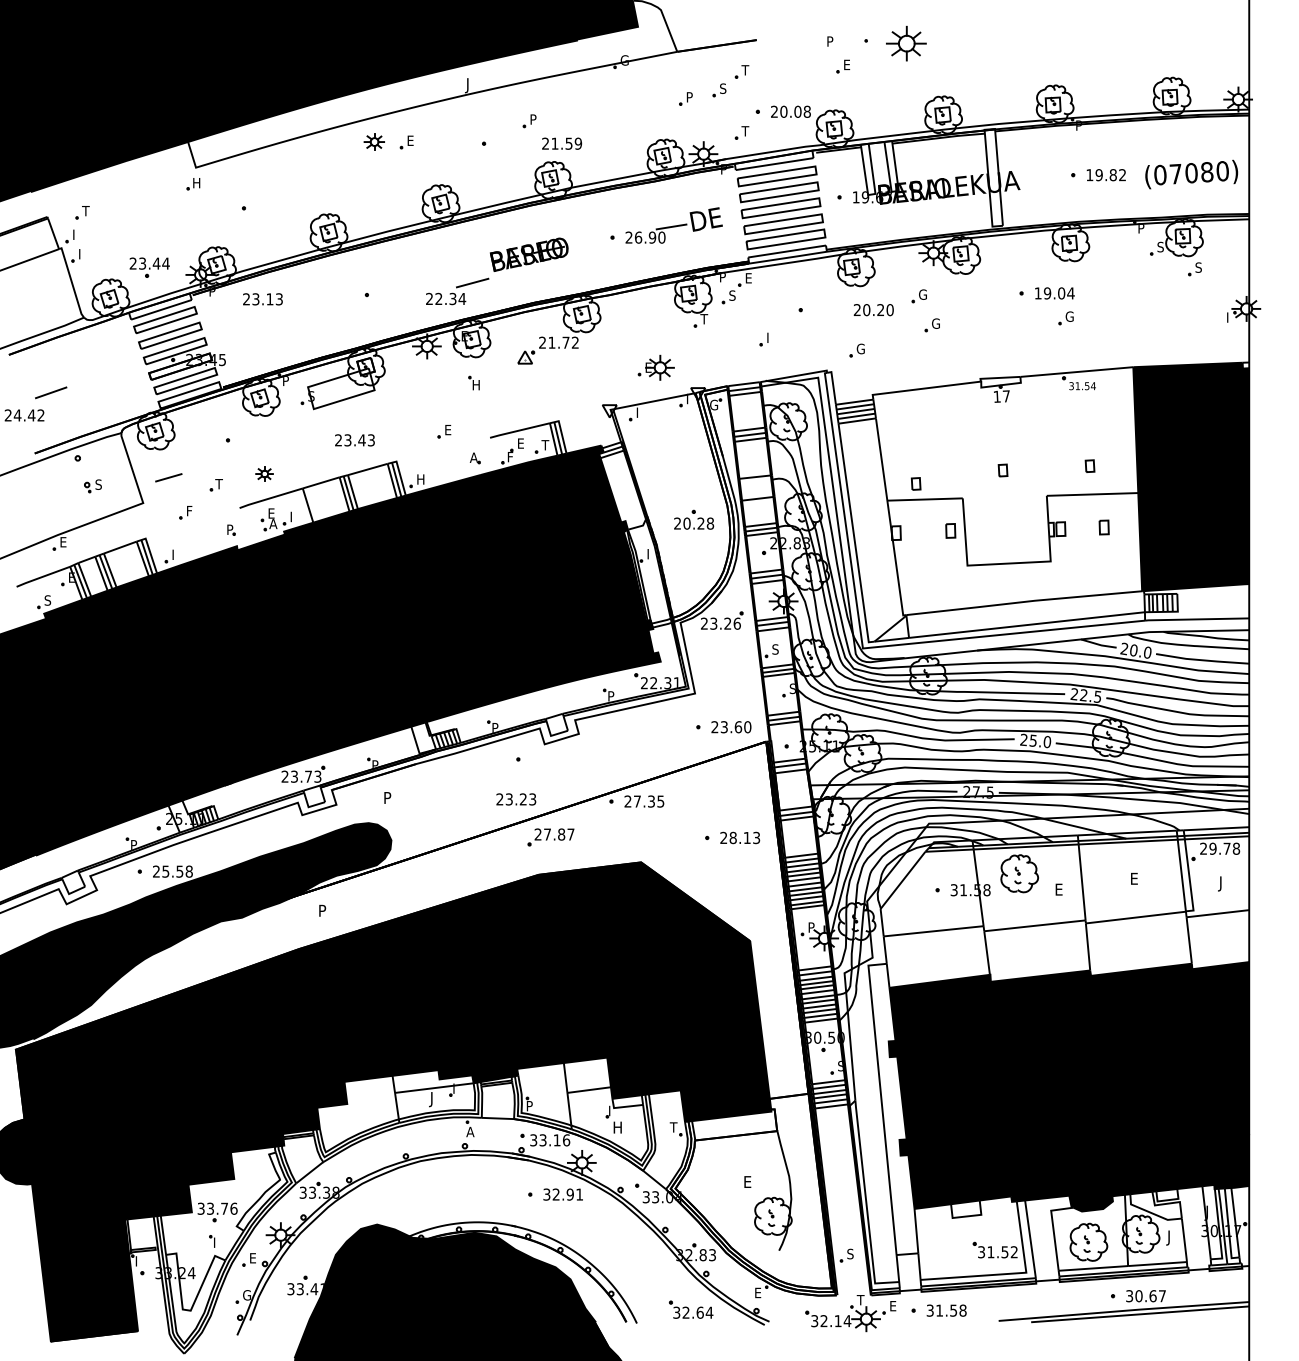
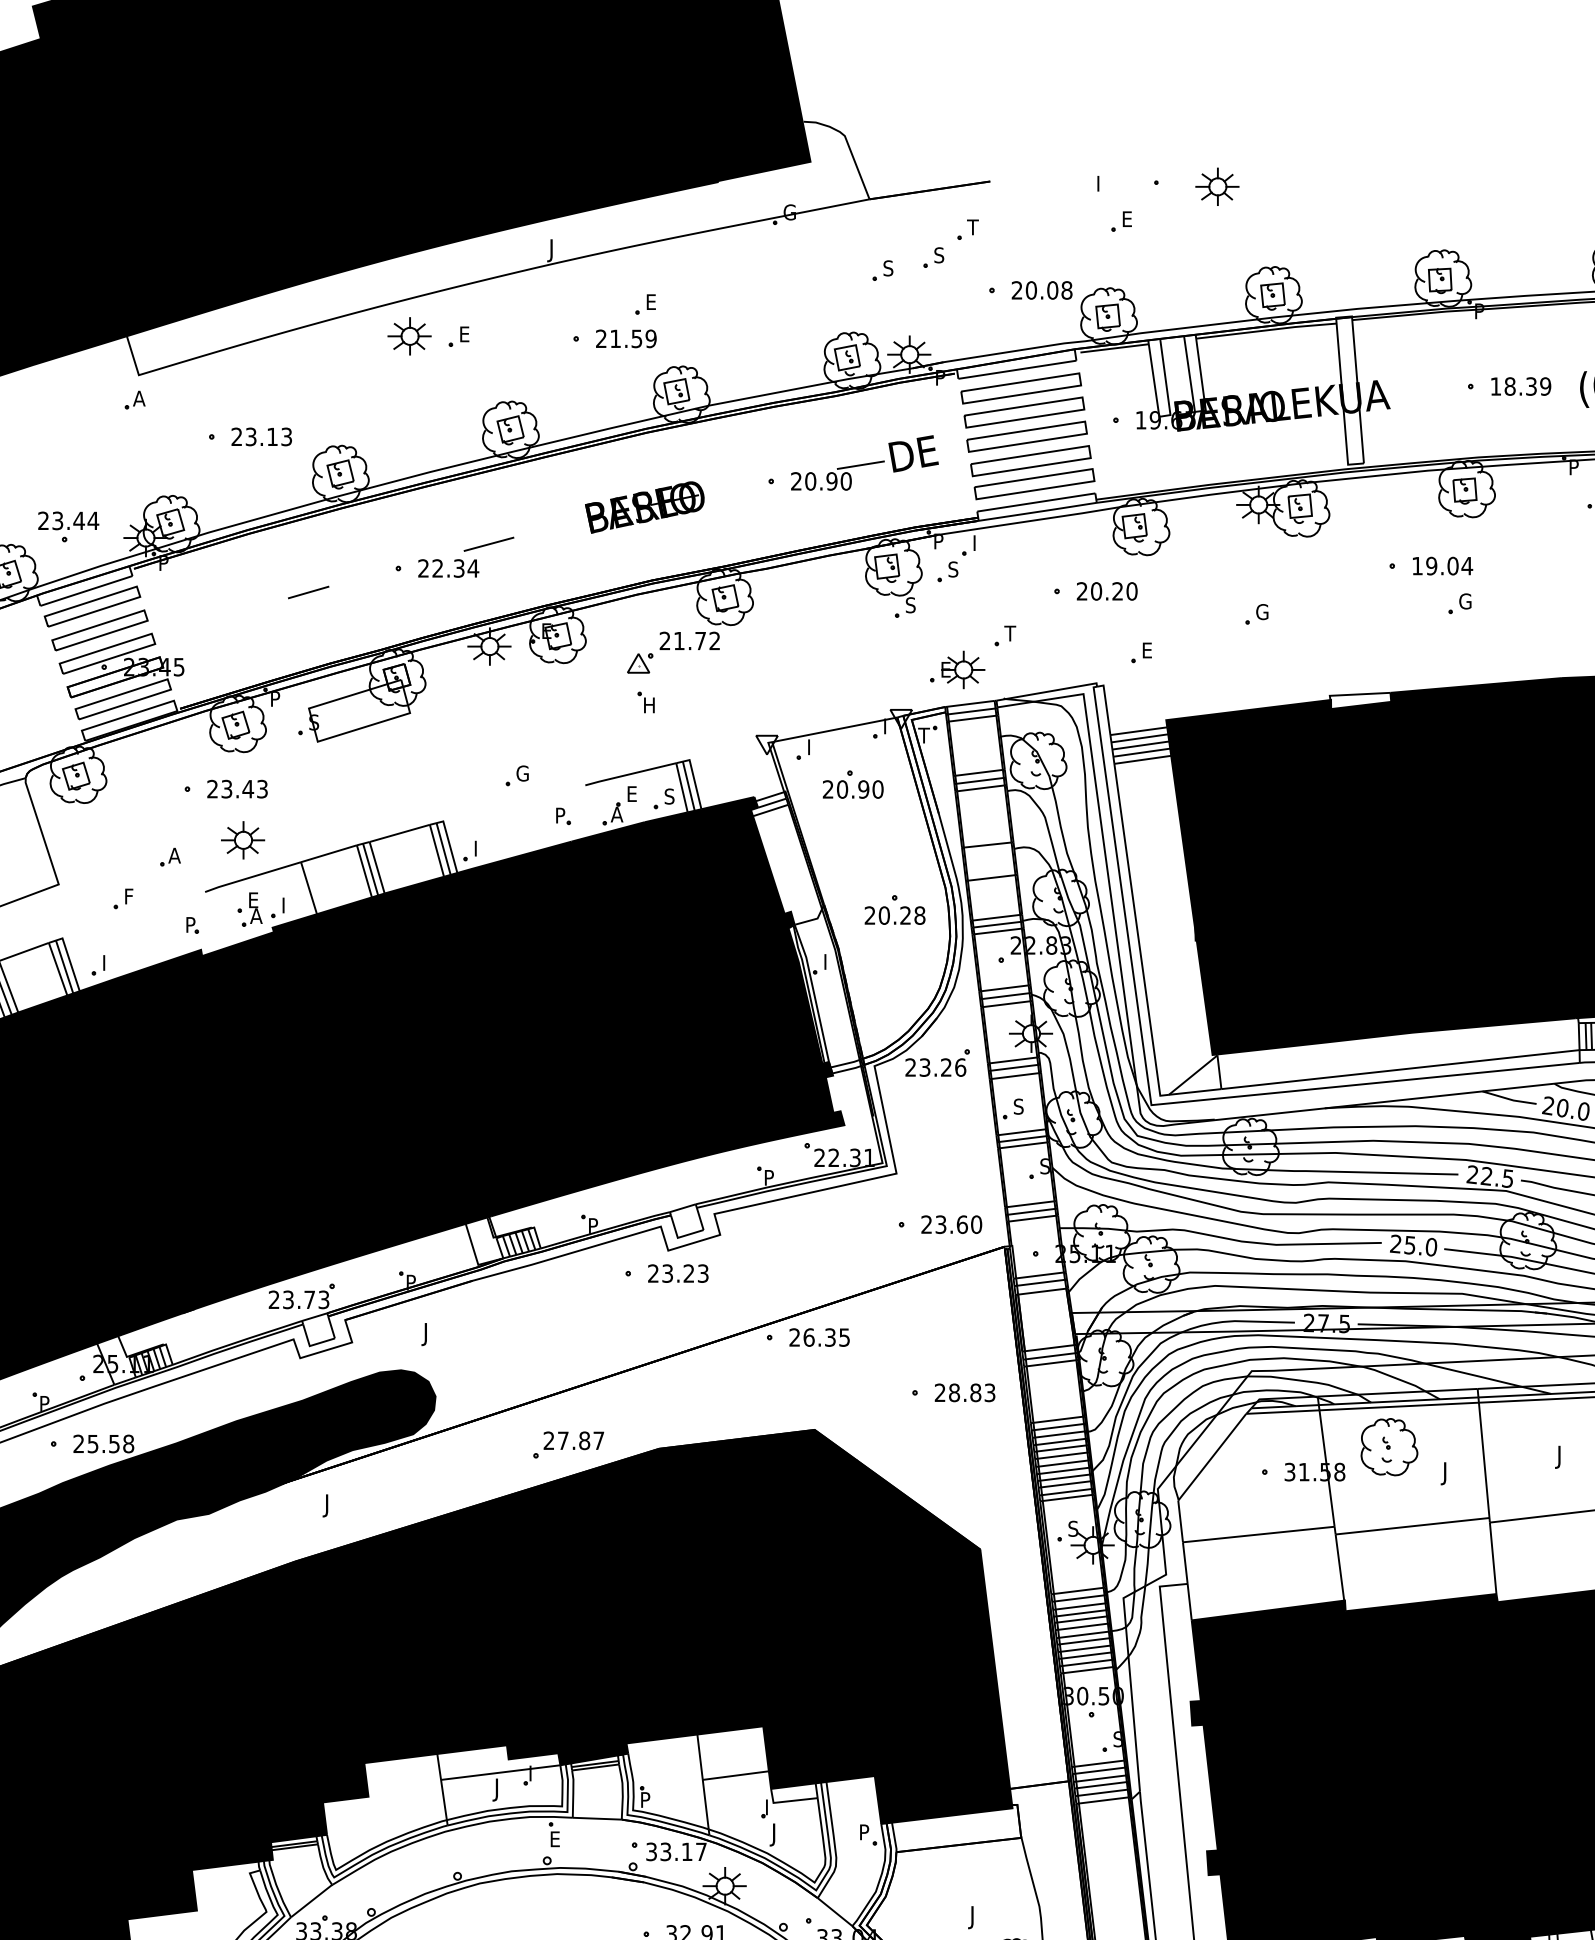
text: (830, 39) -> (1102, 180), P -> I
part: (906, 43) -> (1217, 186), size x0.71
text: (689, 97) -> (888, 268), P -> S
text: (533, 119) -> (651, 302), P -> E
part: (741, 132) -> (967, 321), removed
part: (374, 141) -> (409, 335), size x1.43
text: (562, 143) -> (626, 338), moved
text: (1110, 175) -> (1527, 387), 19.82 -> 18.39
text: (196, 183) -> (139, 399), H -> A
text: (638, 237) -> (810, 481), 26.90 -> 20.90
text: (749, 278) -> (979, 543), E -> I
part: (457, 291) -> (466, 557), moved
part: (918, 296) -> (1235, 570), removed
text: (262, 299) -> (261, 437), moved
text: (873, 310) -> (1106, 592), moved
text: (704, 318) -> (910, 604), T -> S
text: (769, 337) -> (1009, 633), I -> T
text: (860, 348) -> (1147, 649), G -> E
part: (655, 367) -> (956, 669), moved
part: (473, 382) -> (645, 701), moved
text: (713, 404) -> (924, 734), G -> T
text: (448, 429) -> (522, 772), E -> G
part: (666, 436) -> (853, 783), added
text: (354, 440) -> (236, 789), moved
text: (545, 445) -> (669, 796), T -> S
text: (473, 457) -> (560, 815), A -> P
text: (510, 457) -> (616, 815), F -> A
part: (264, 473) -> (242, 839), size x1.67
line: (168, 477) -> (308, 592), moved
text: (421, 479) -> (481, 848), H -> I
text: (219, 484) -> (174, 856), T -> A
fill: (1007, 491) -> (1370, 866), added
text: (386, 799) -> (428, 1334), P -> J
text: (516, 799) -> (678, 1273), moved
text: (637, 801) -> (809, 1337), 27.35 -> 26.35
part: (550, 837) -> (567, 1445), moved
text: (746, 837) -> (974, 1392), 28.13 -> 28.83
text: (1132, 879) -> (1560, 1455), E -> J
text: (1057, 890) -> (1446, 1472), E -> J
text: (321, 911) -> (329, 1504), P -> J
text: (811, 927) -> (1073, 1528), P -> S
text: (673, 1127) -> (863, 1832), T -> P
text: (616, 1128) -> (777, 1833), H -> J
text: (470, 1131) -> (555, 1838), A -> E
text: (566, 1140) -> (701, 1852), 33.16 -> 33.17
text: (746, 1183) -> (974, 1917), E -> J

